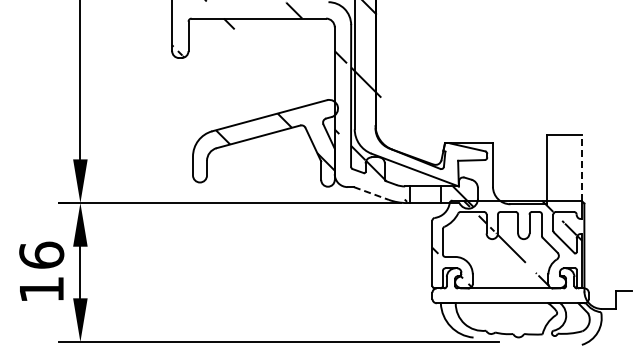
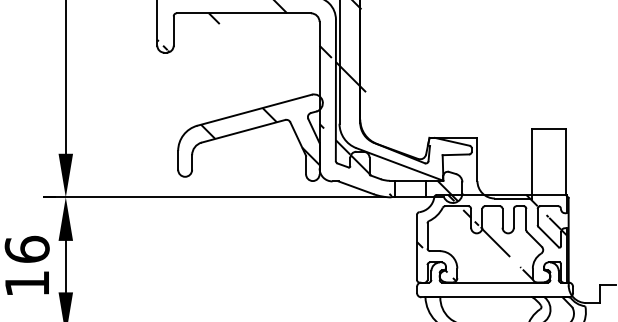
line: (582, 167) -> (566, 161), dashed -> solid
line: (371, 193) -> (356, 187), dashed -> solid

